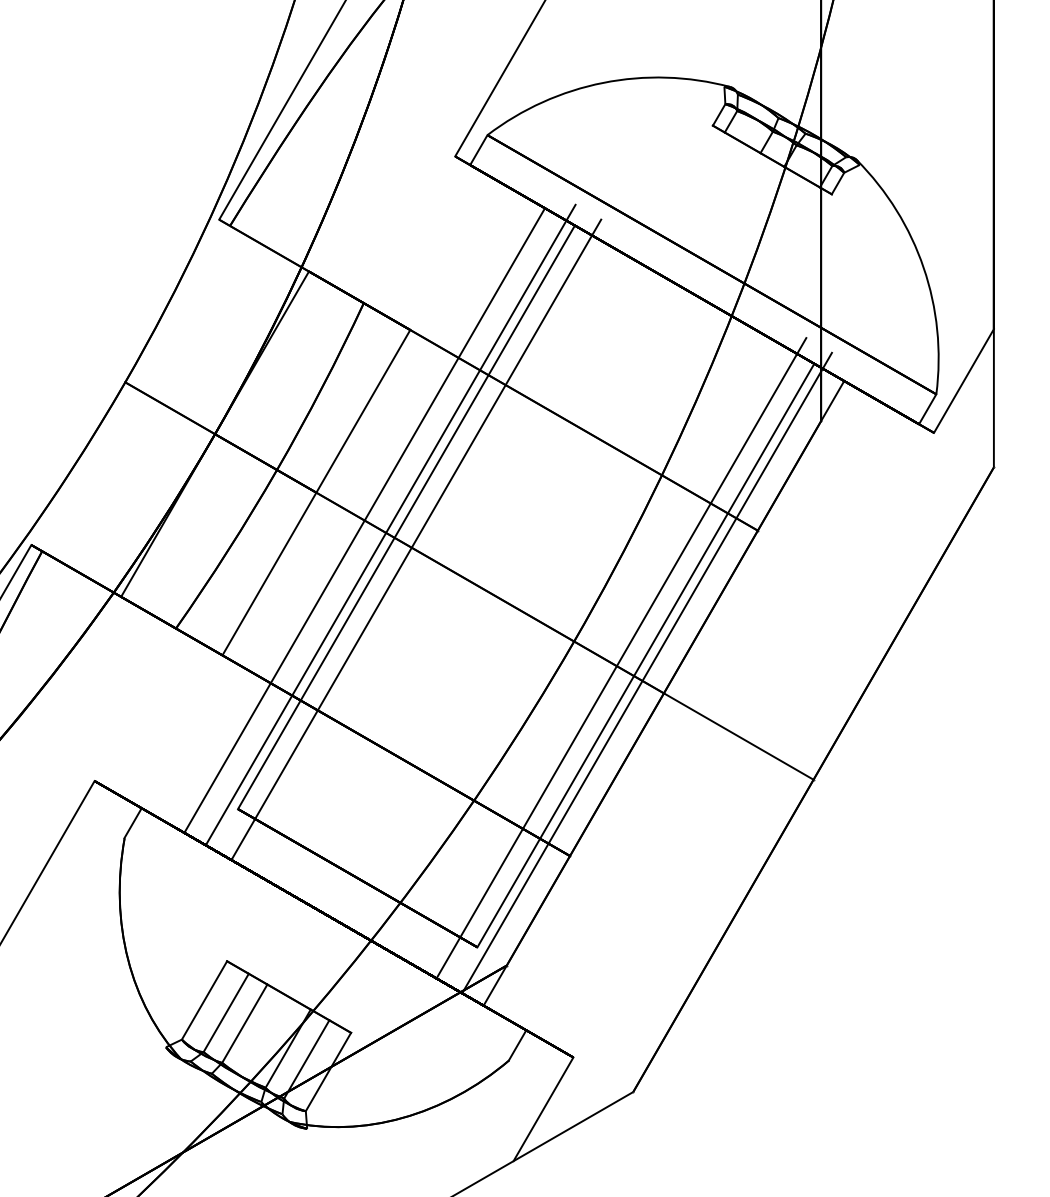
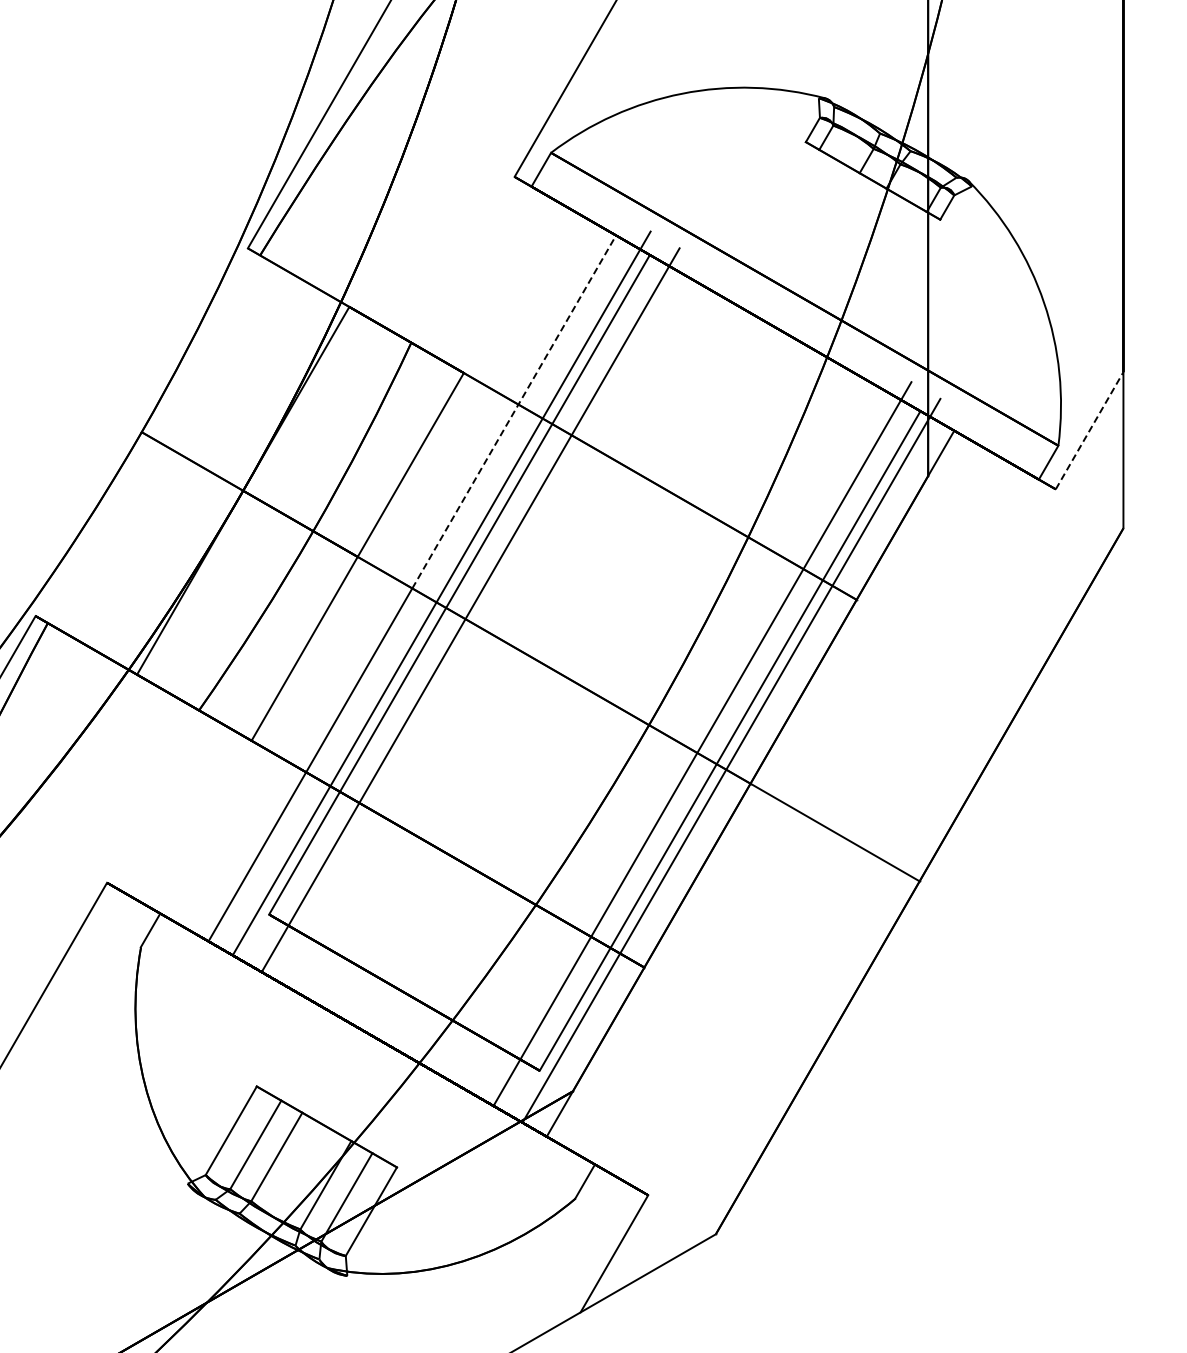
line: (455, 364) -> (514, 411), solid -> dashed
line: (963, 380) -> (1089, 430), solid -> dashed

